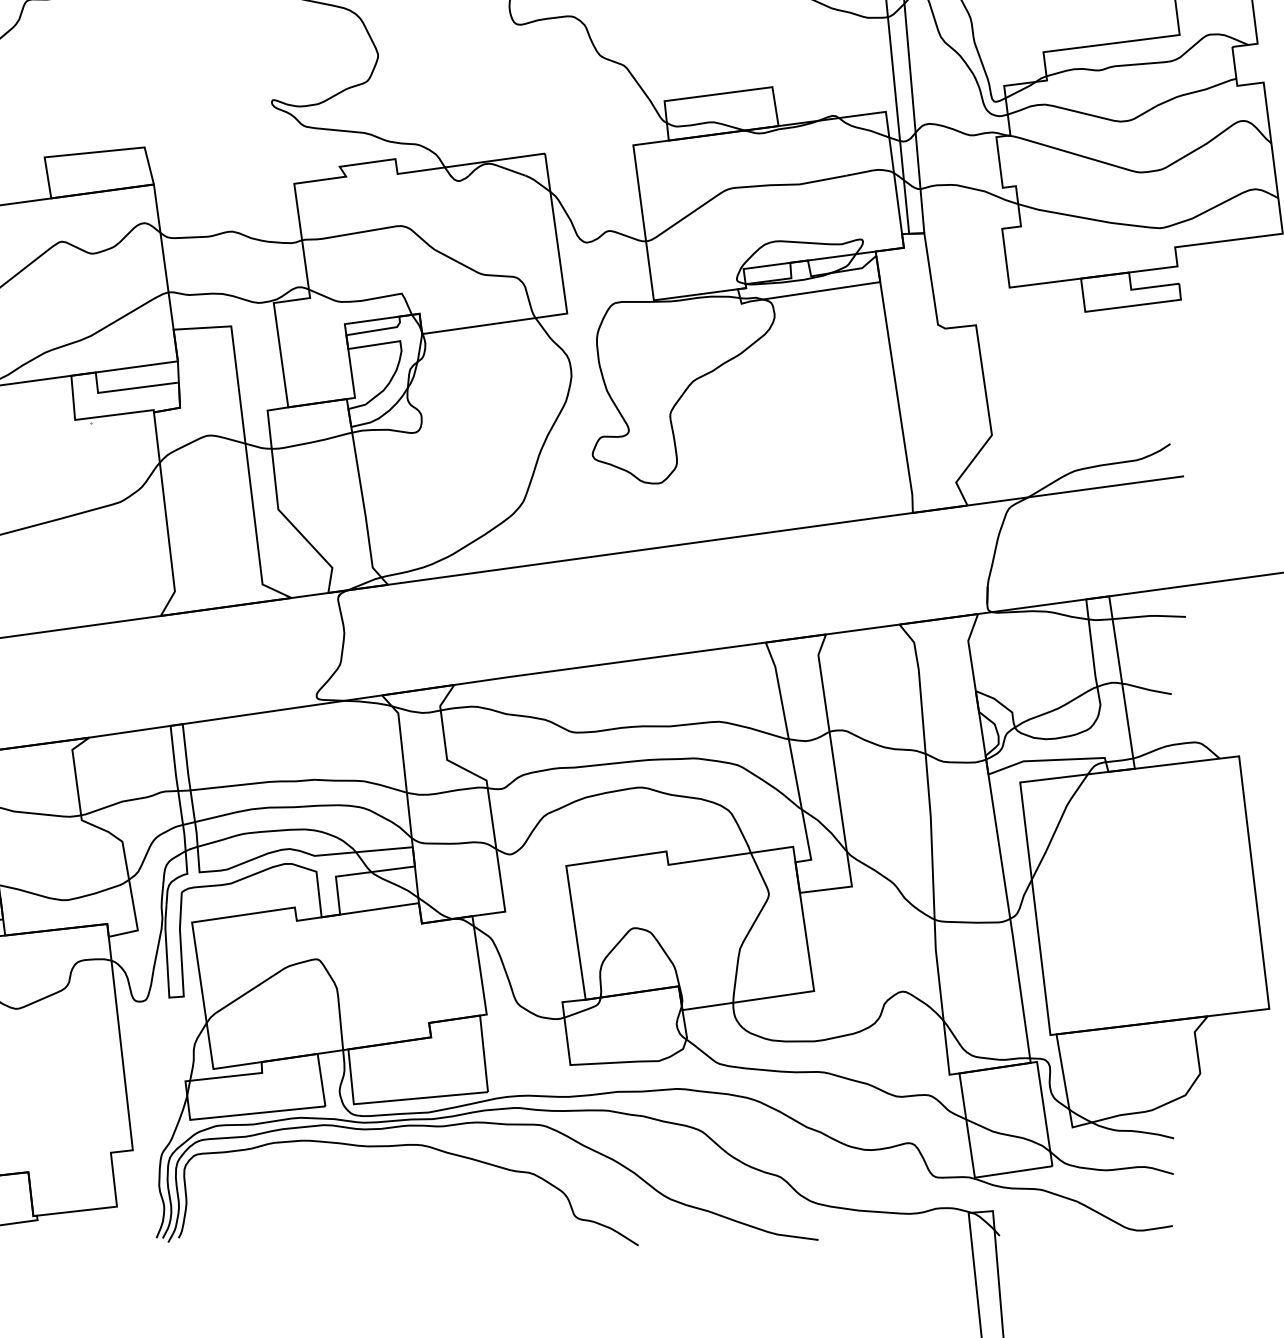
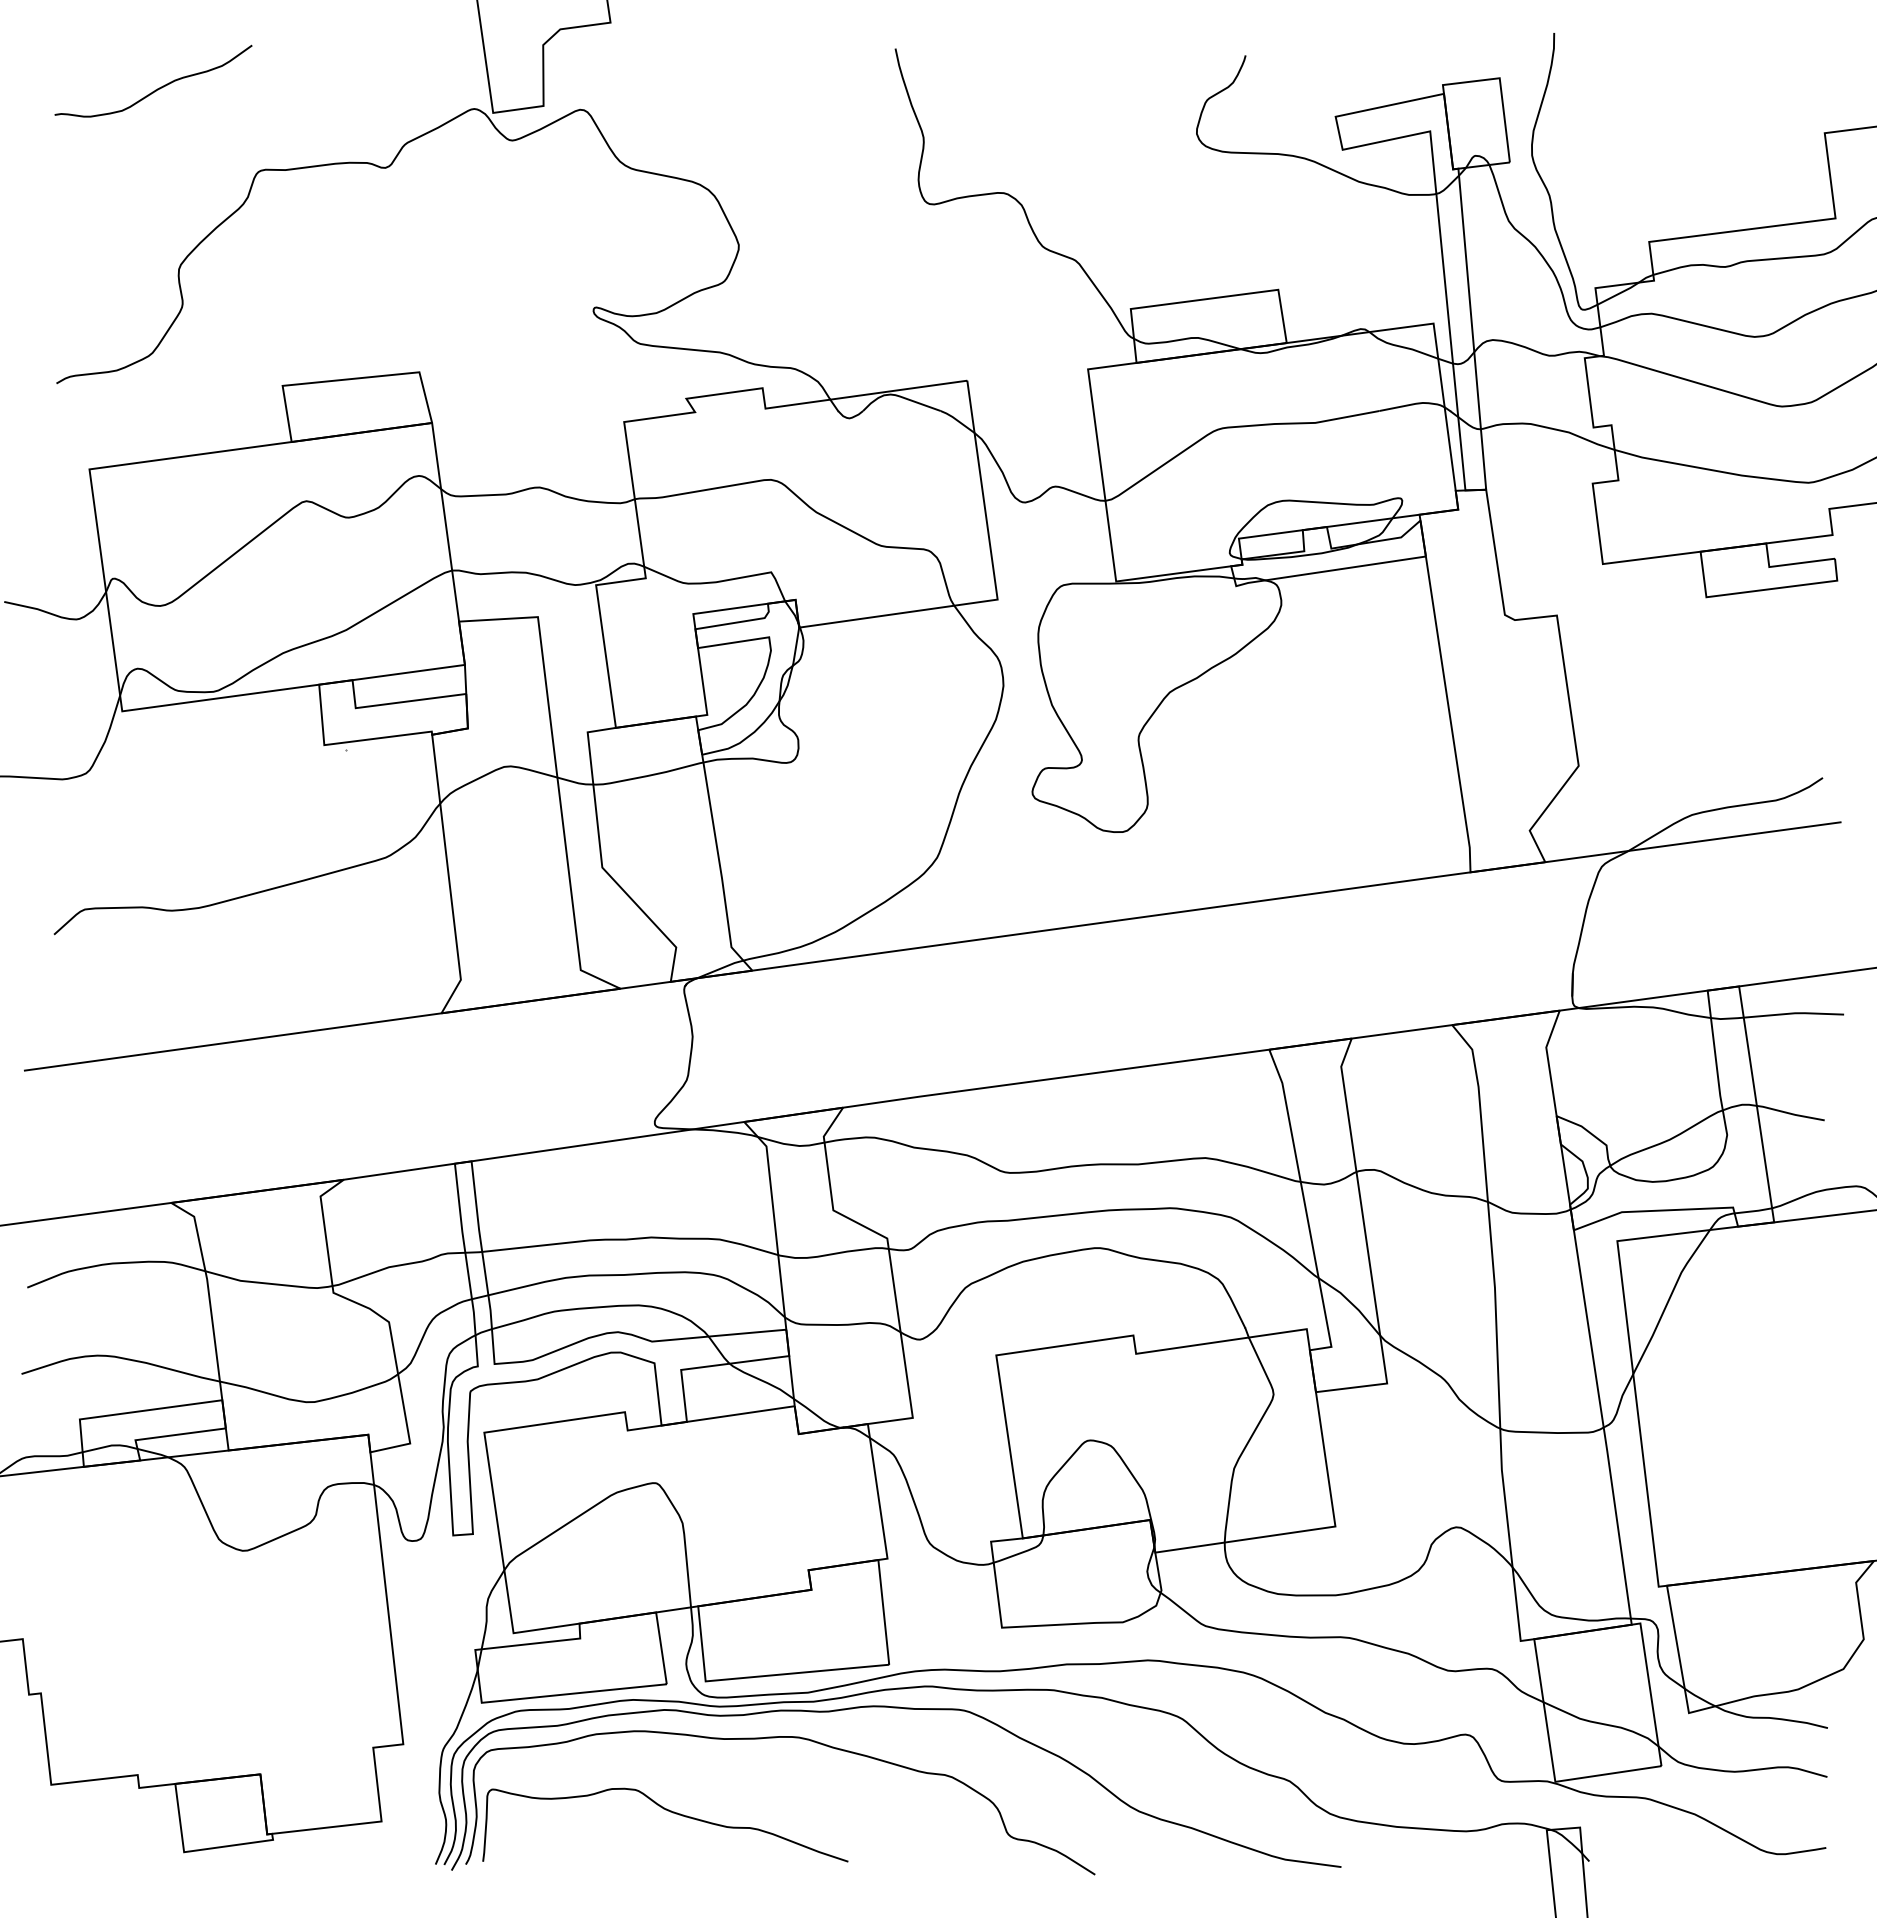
curve: (328, 1200) -> (670, 1812), added

